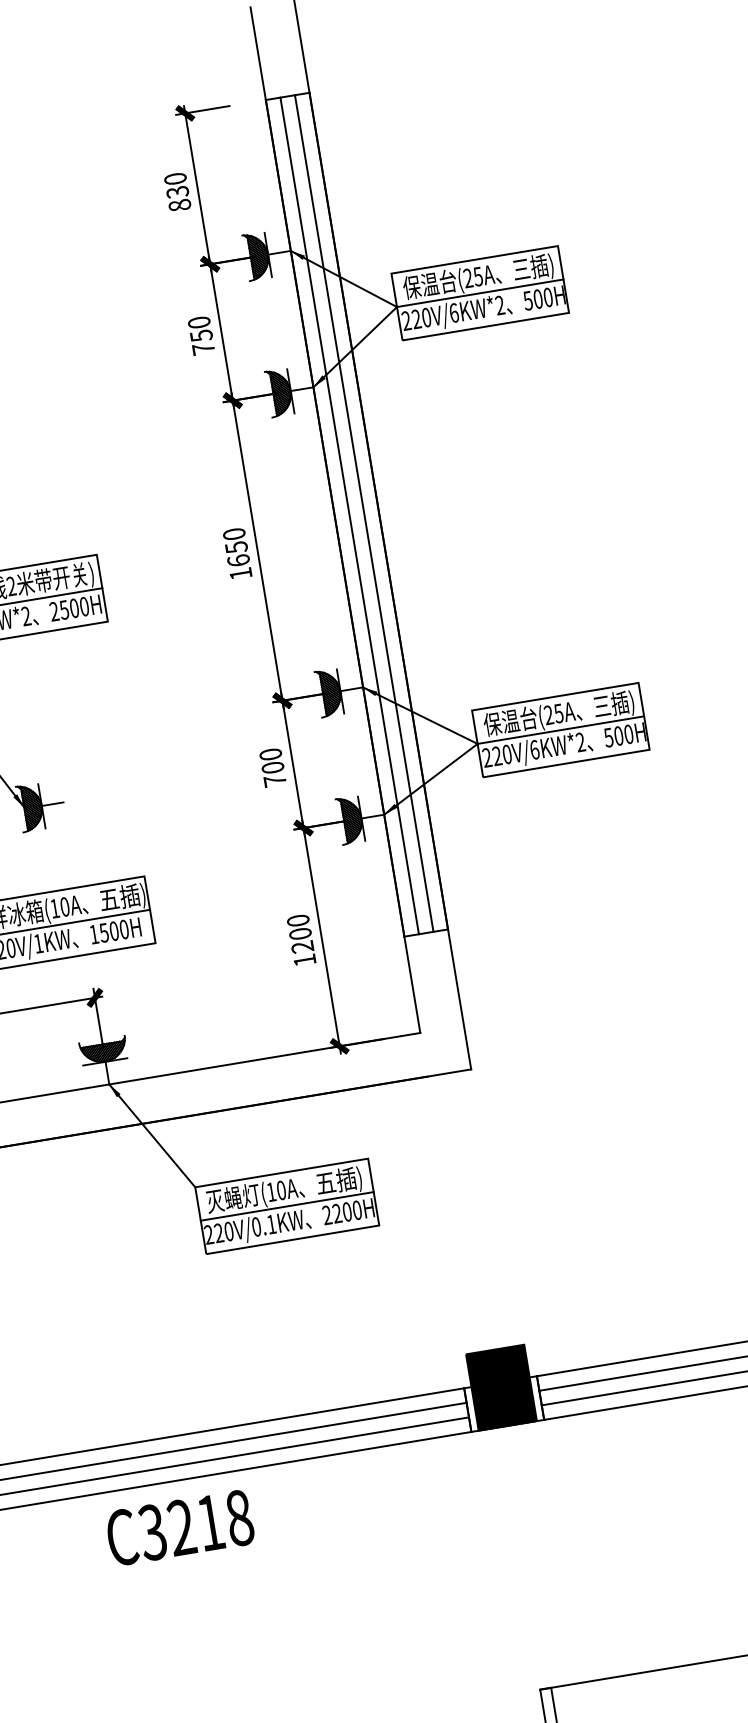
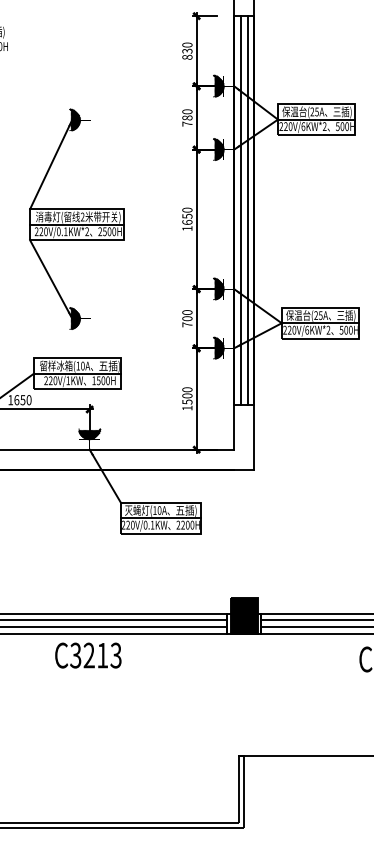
text: (201, 334) -> (187, 117), 750 -> 780
text: (302, 945) -> (187, 401), 1200 -> 1500
text: (238, 1518) -> (115, 655), C3218 -> C3213

